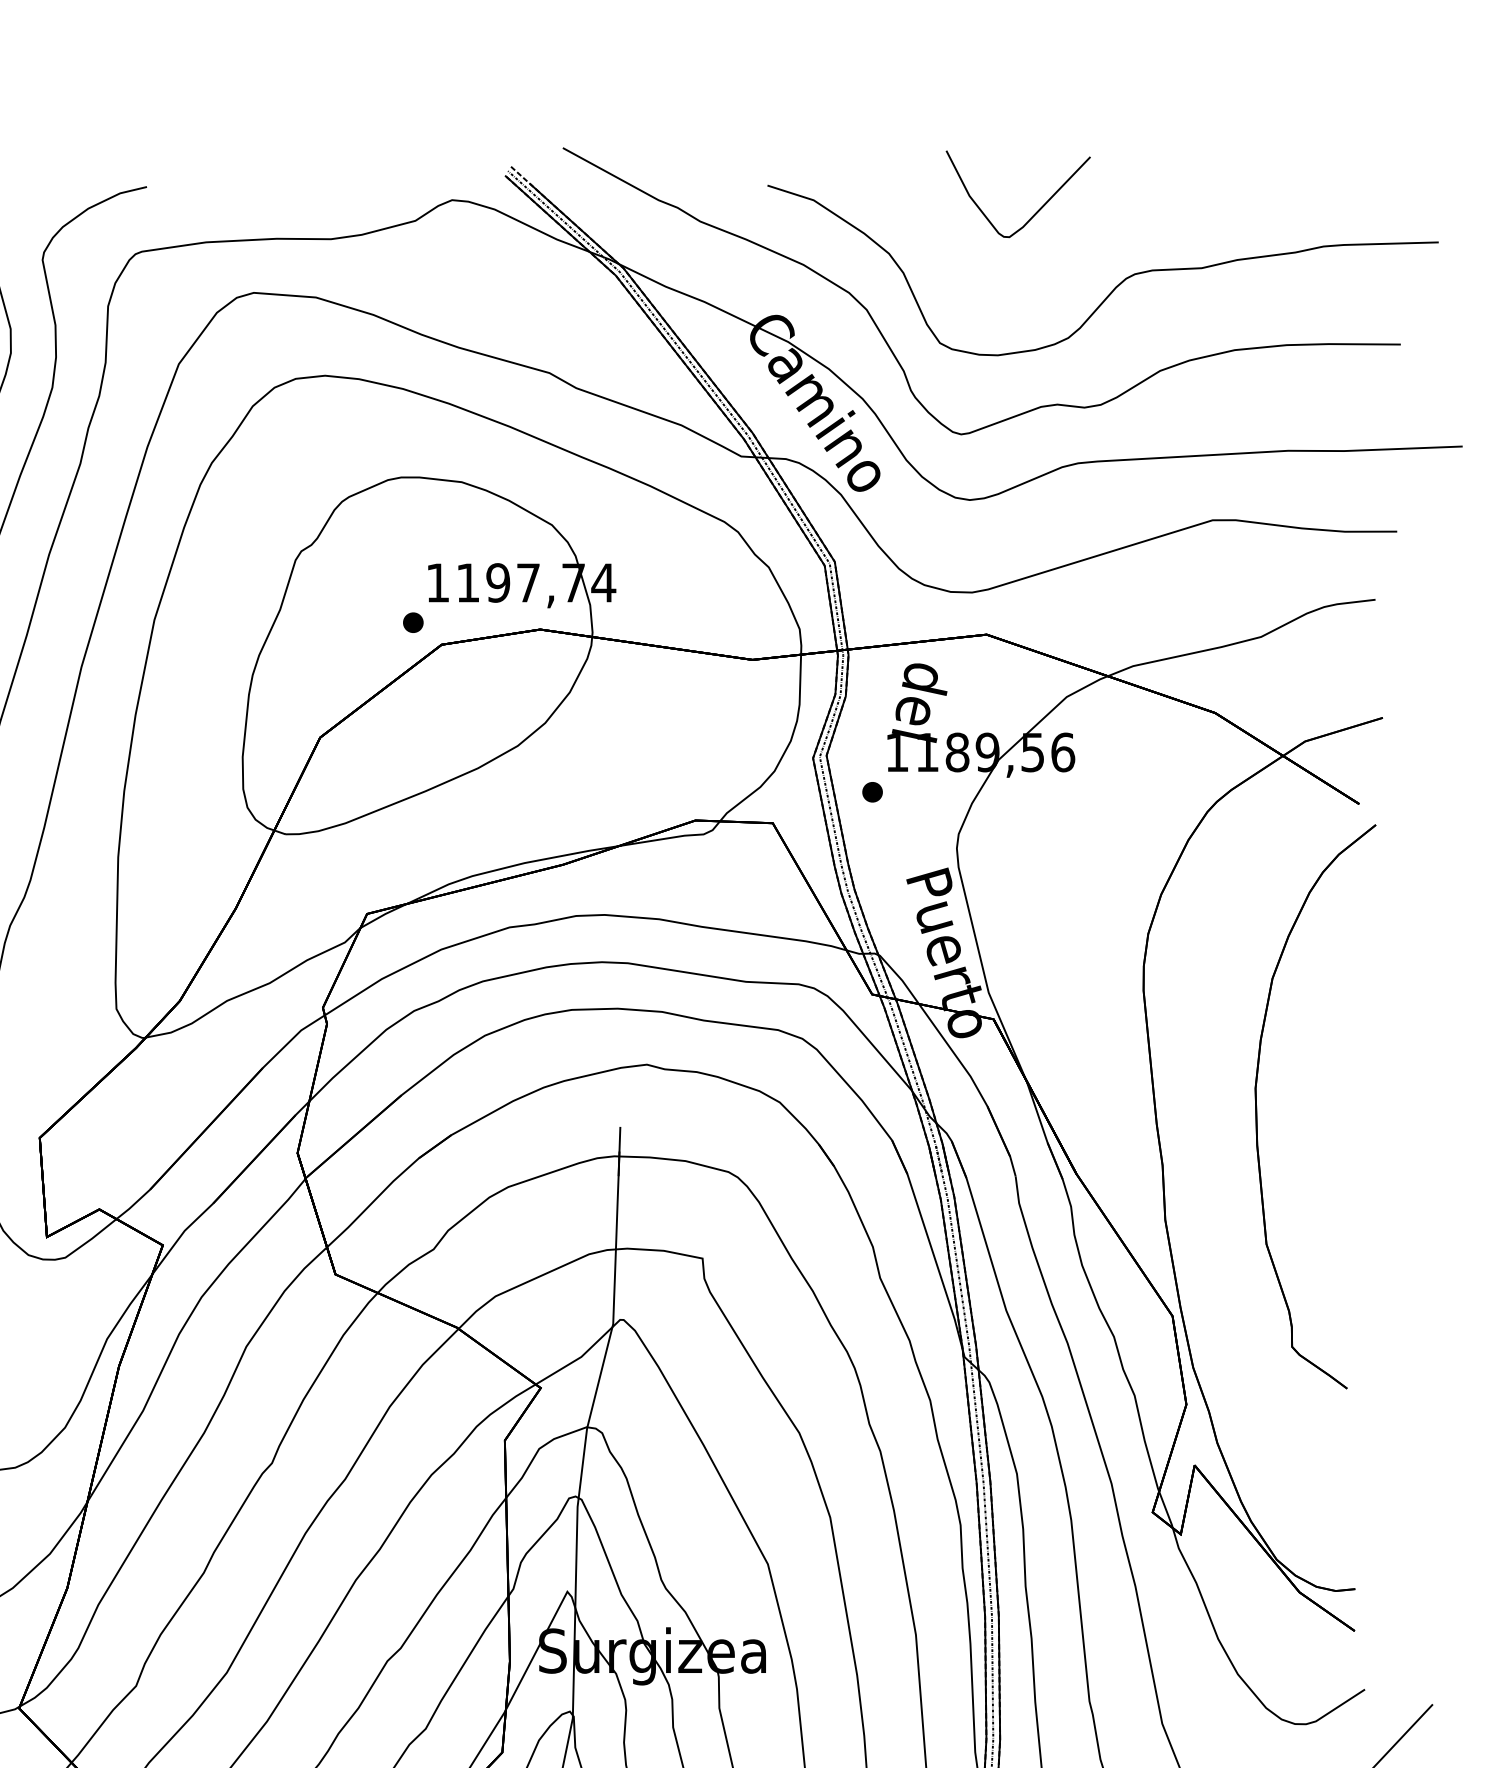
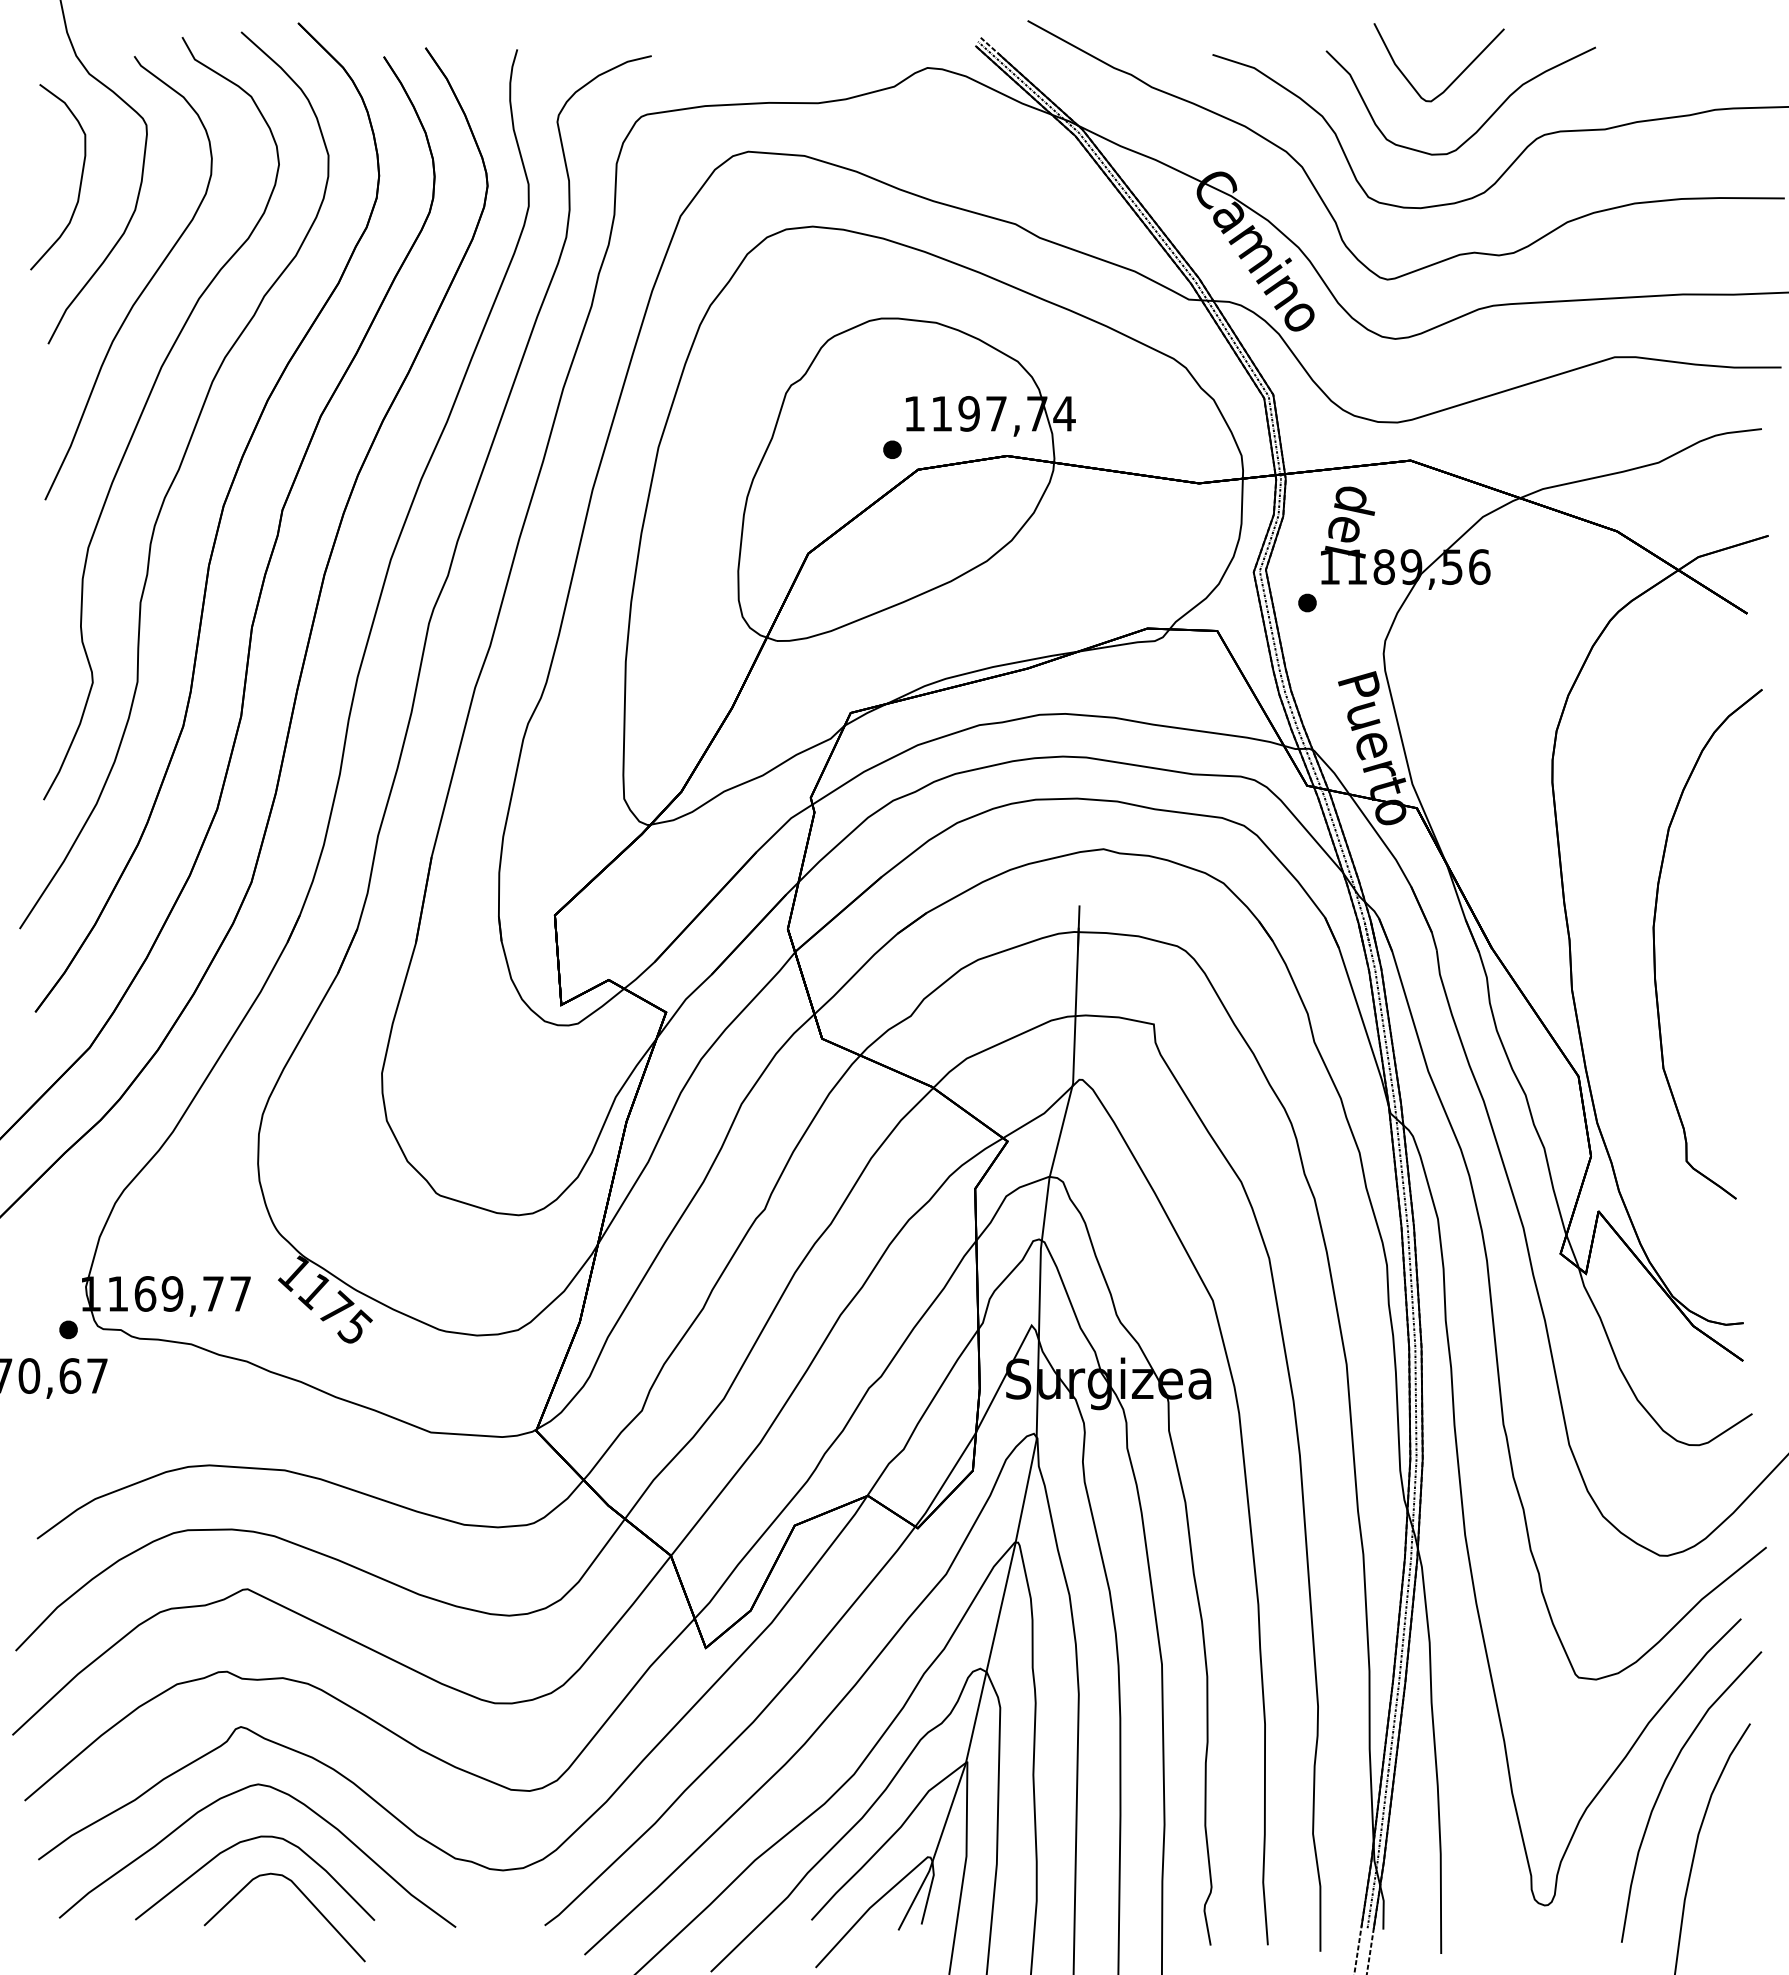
curve: (1070, 257) -> (1486, 119), added
part: (1257, 1109) -> (1655, 946), moved

